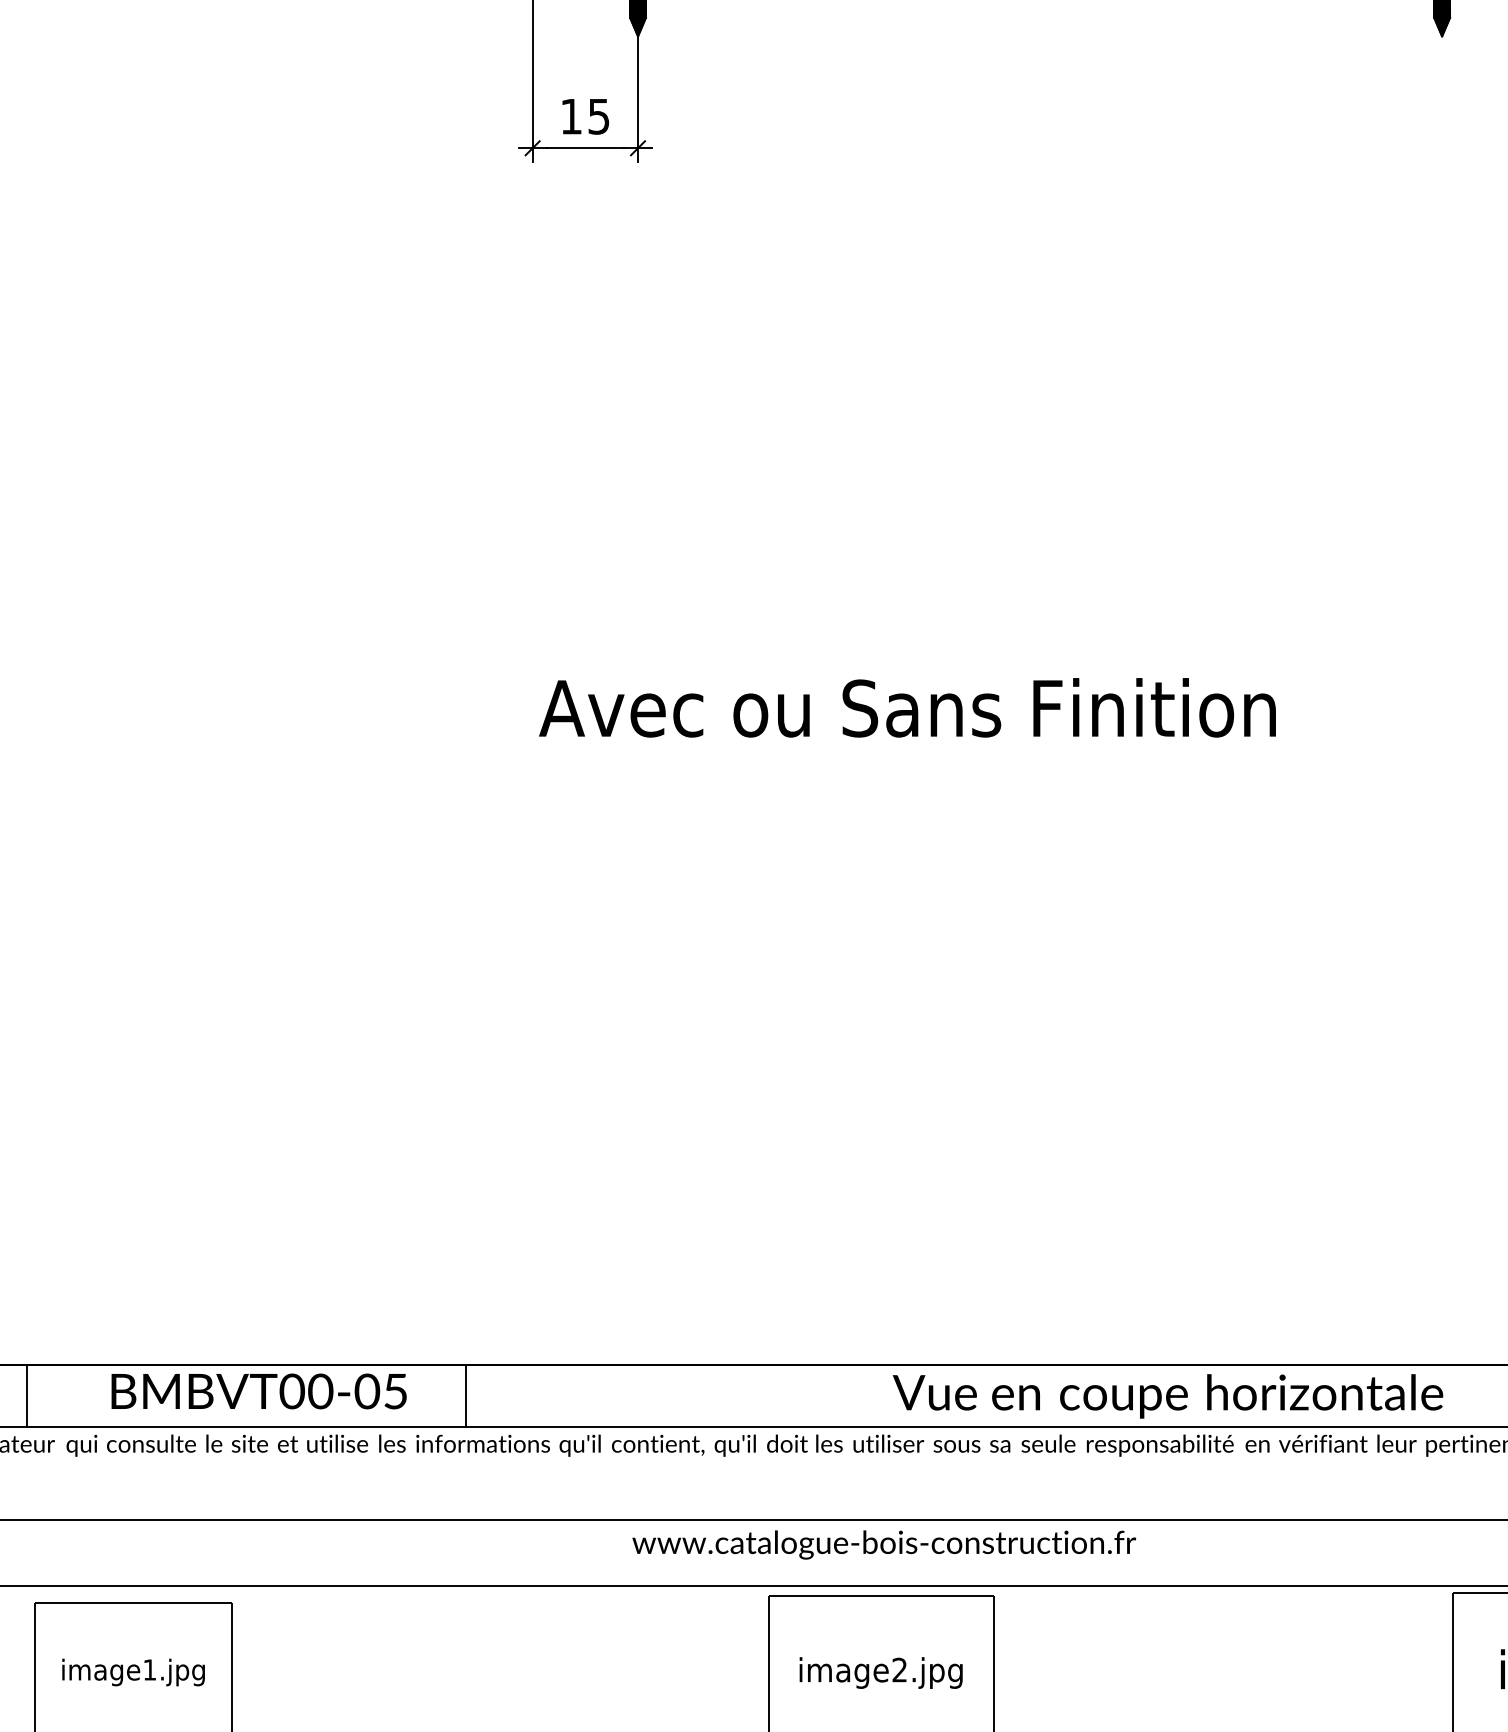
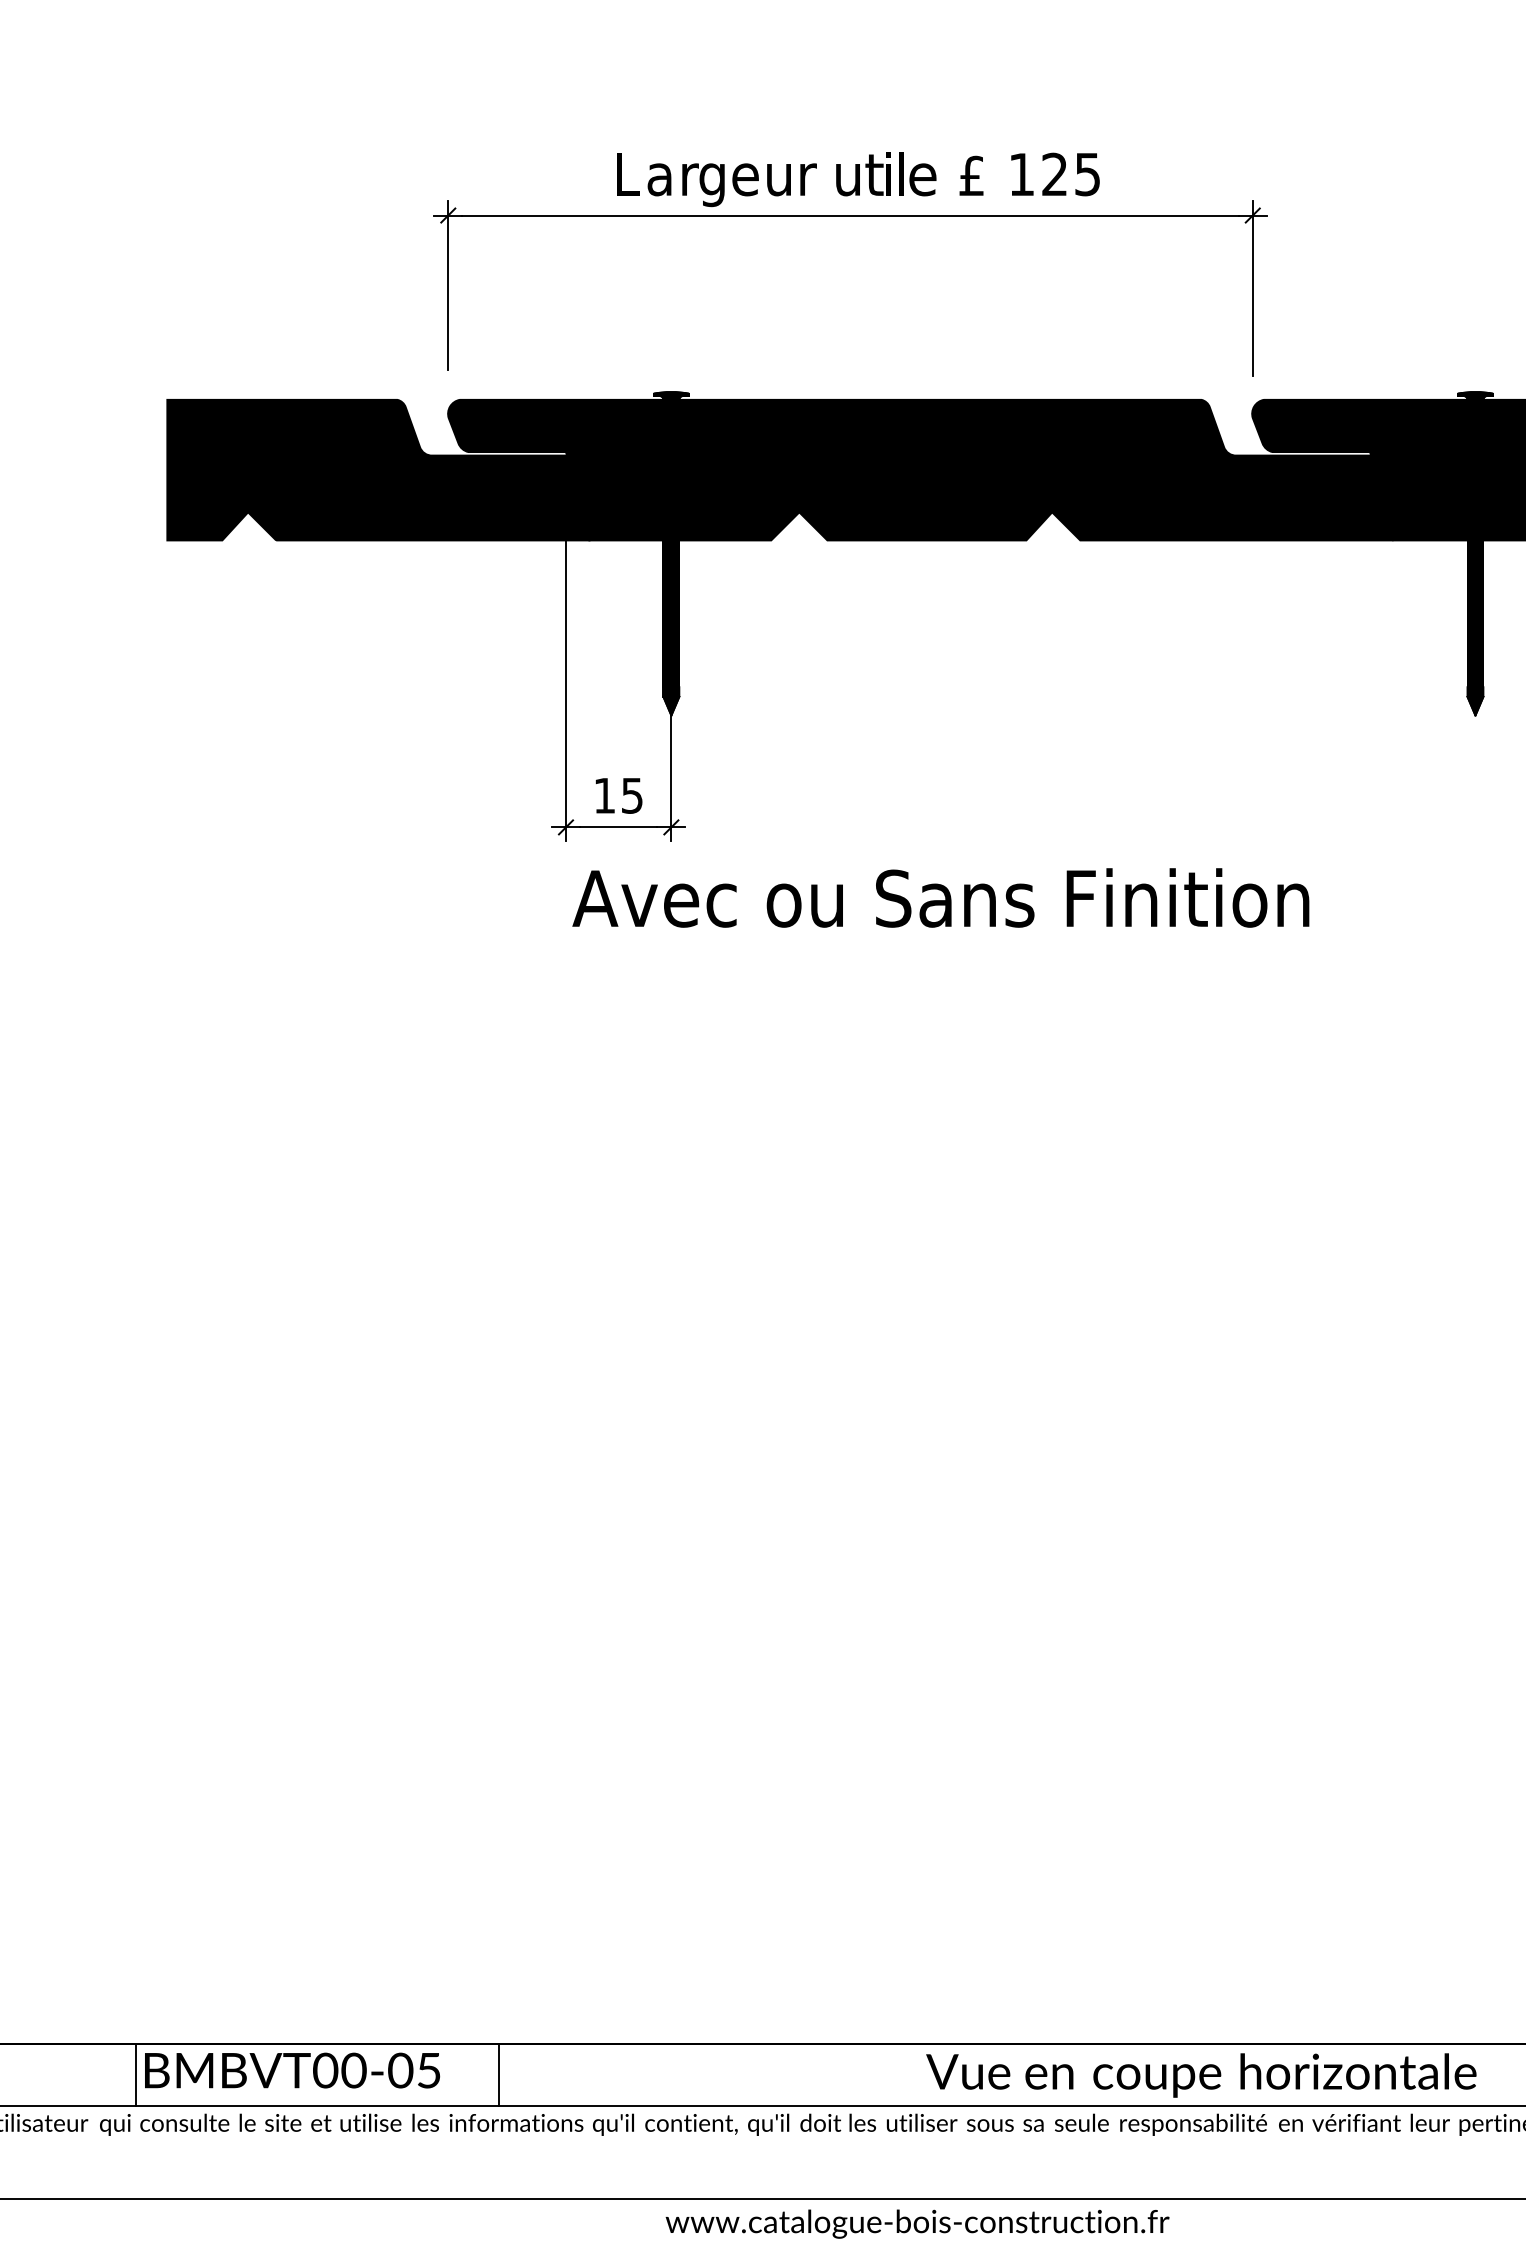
text: (907, 707) -> (940, 897), moved
line: (27, 1395) -> (135, 2074), moved

